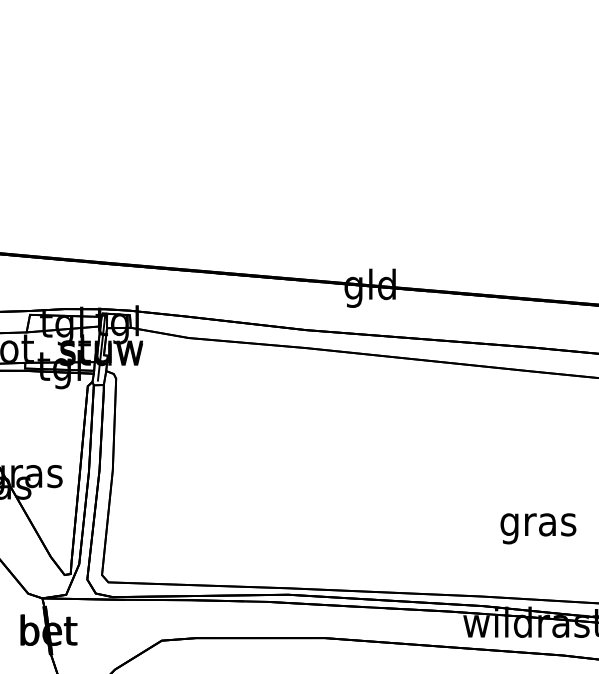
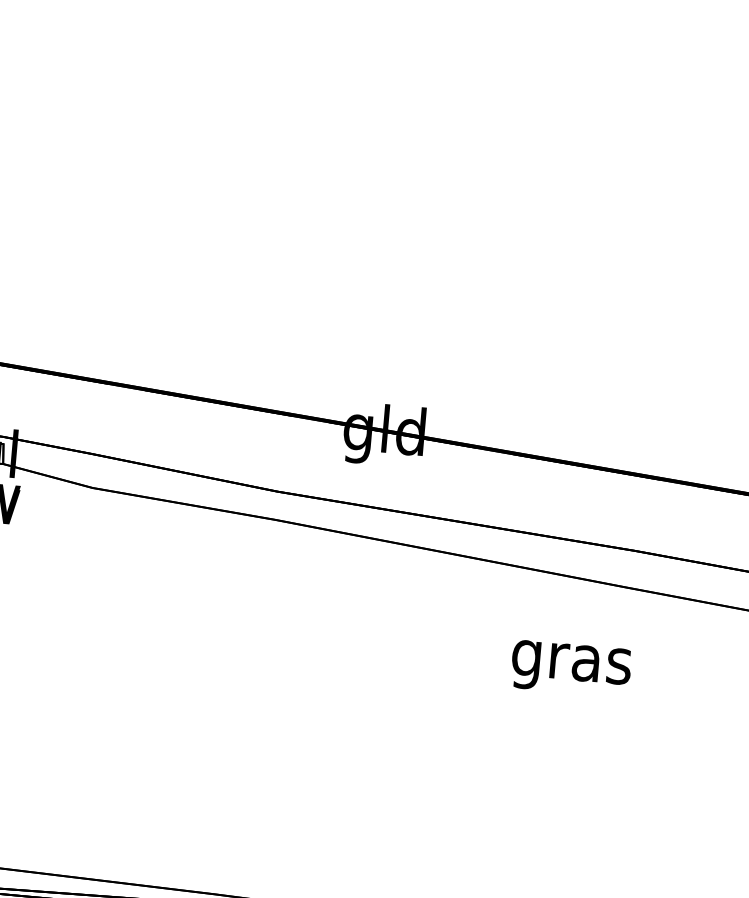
text: (538, 528) -> (571, 668), moved

